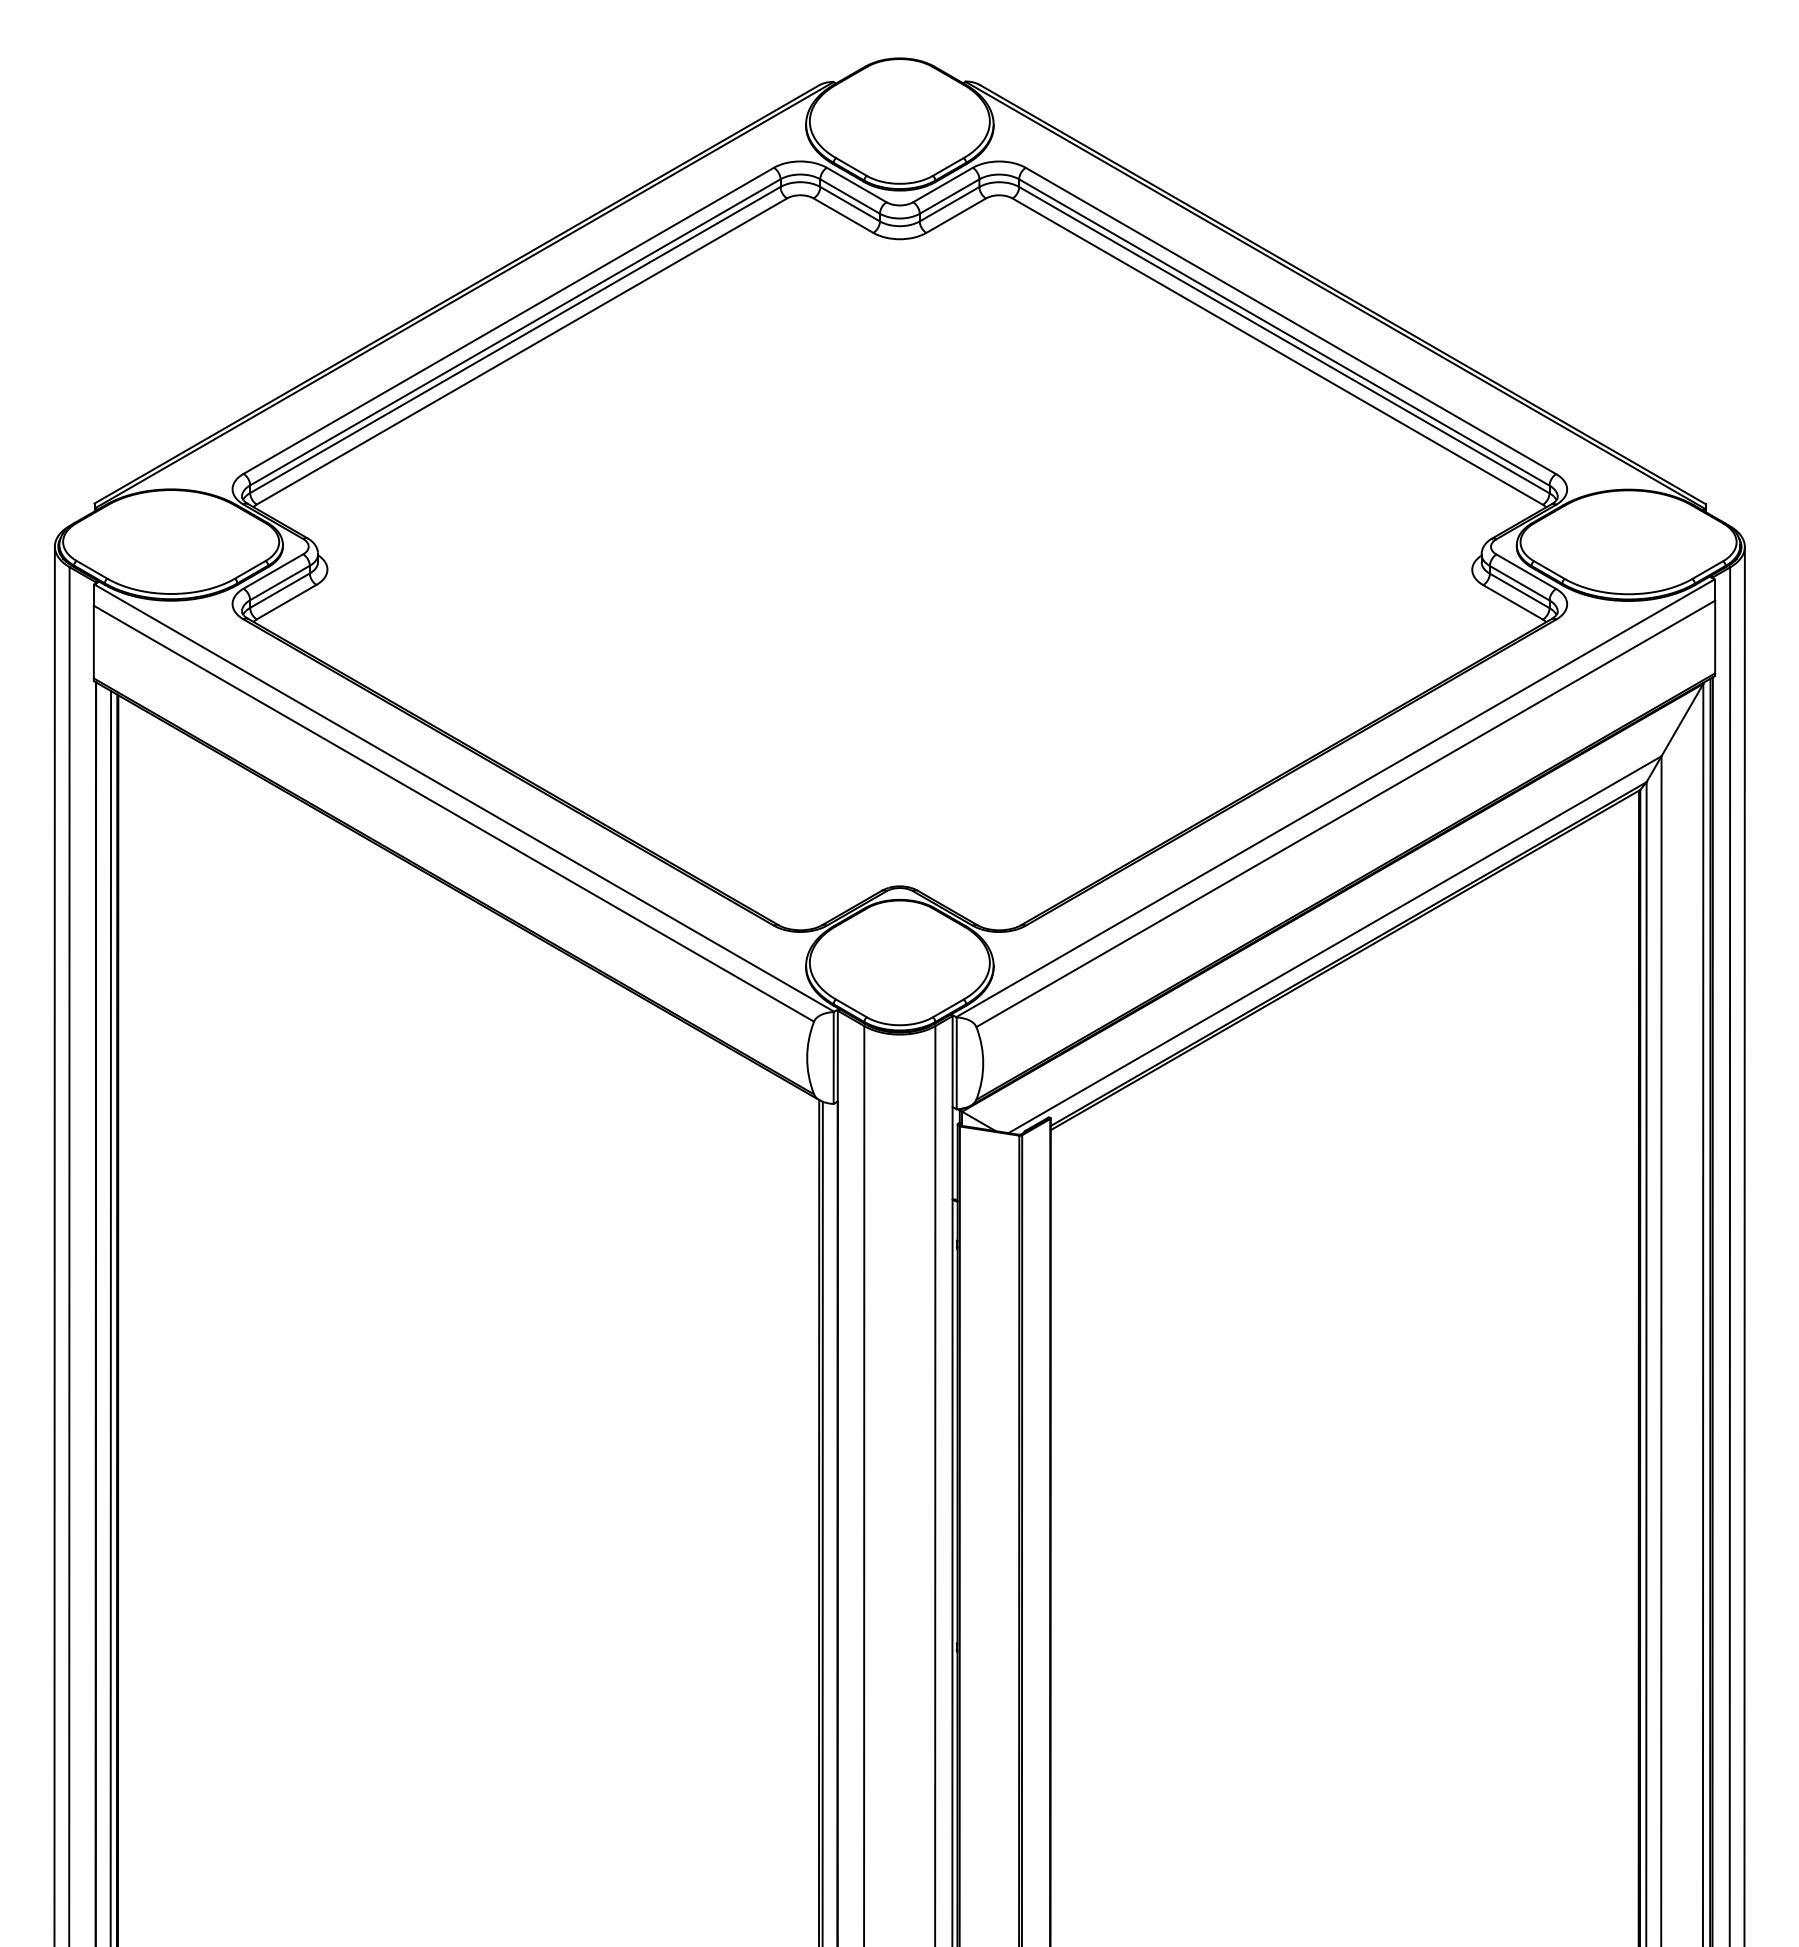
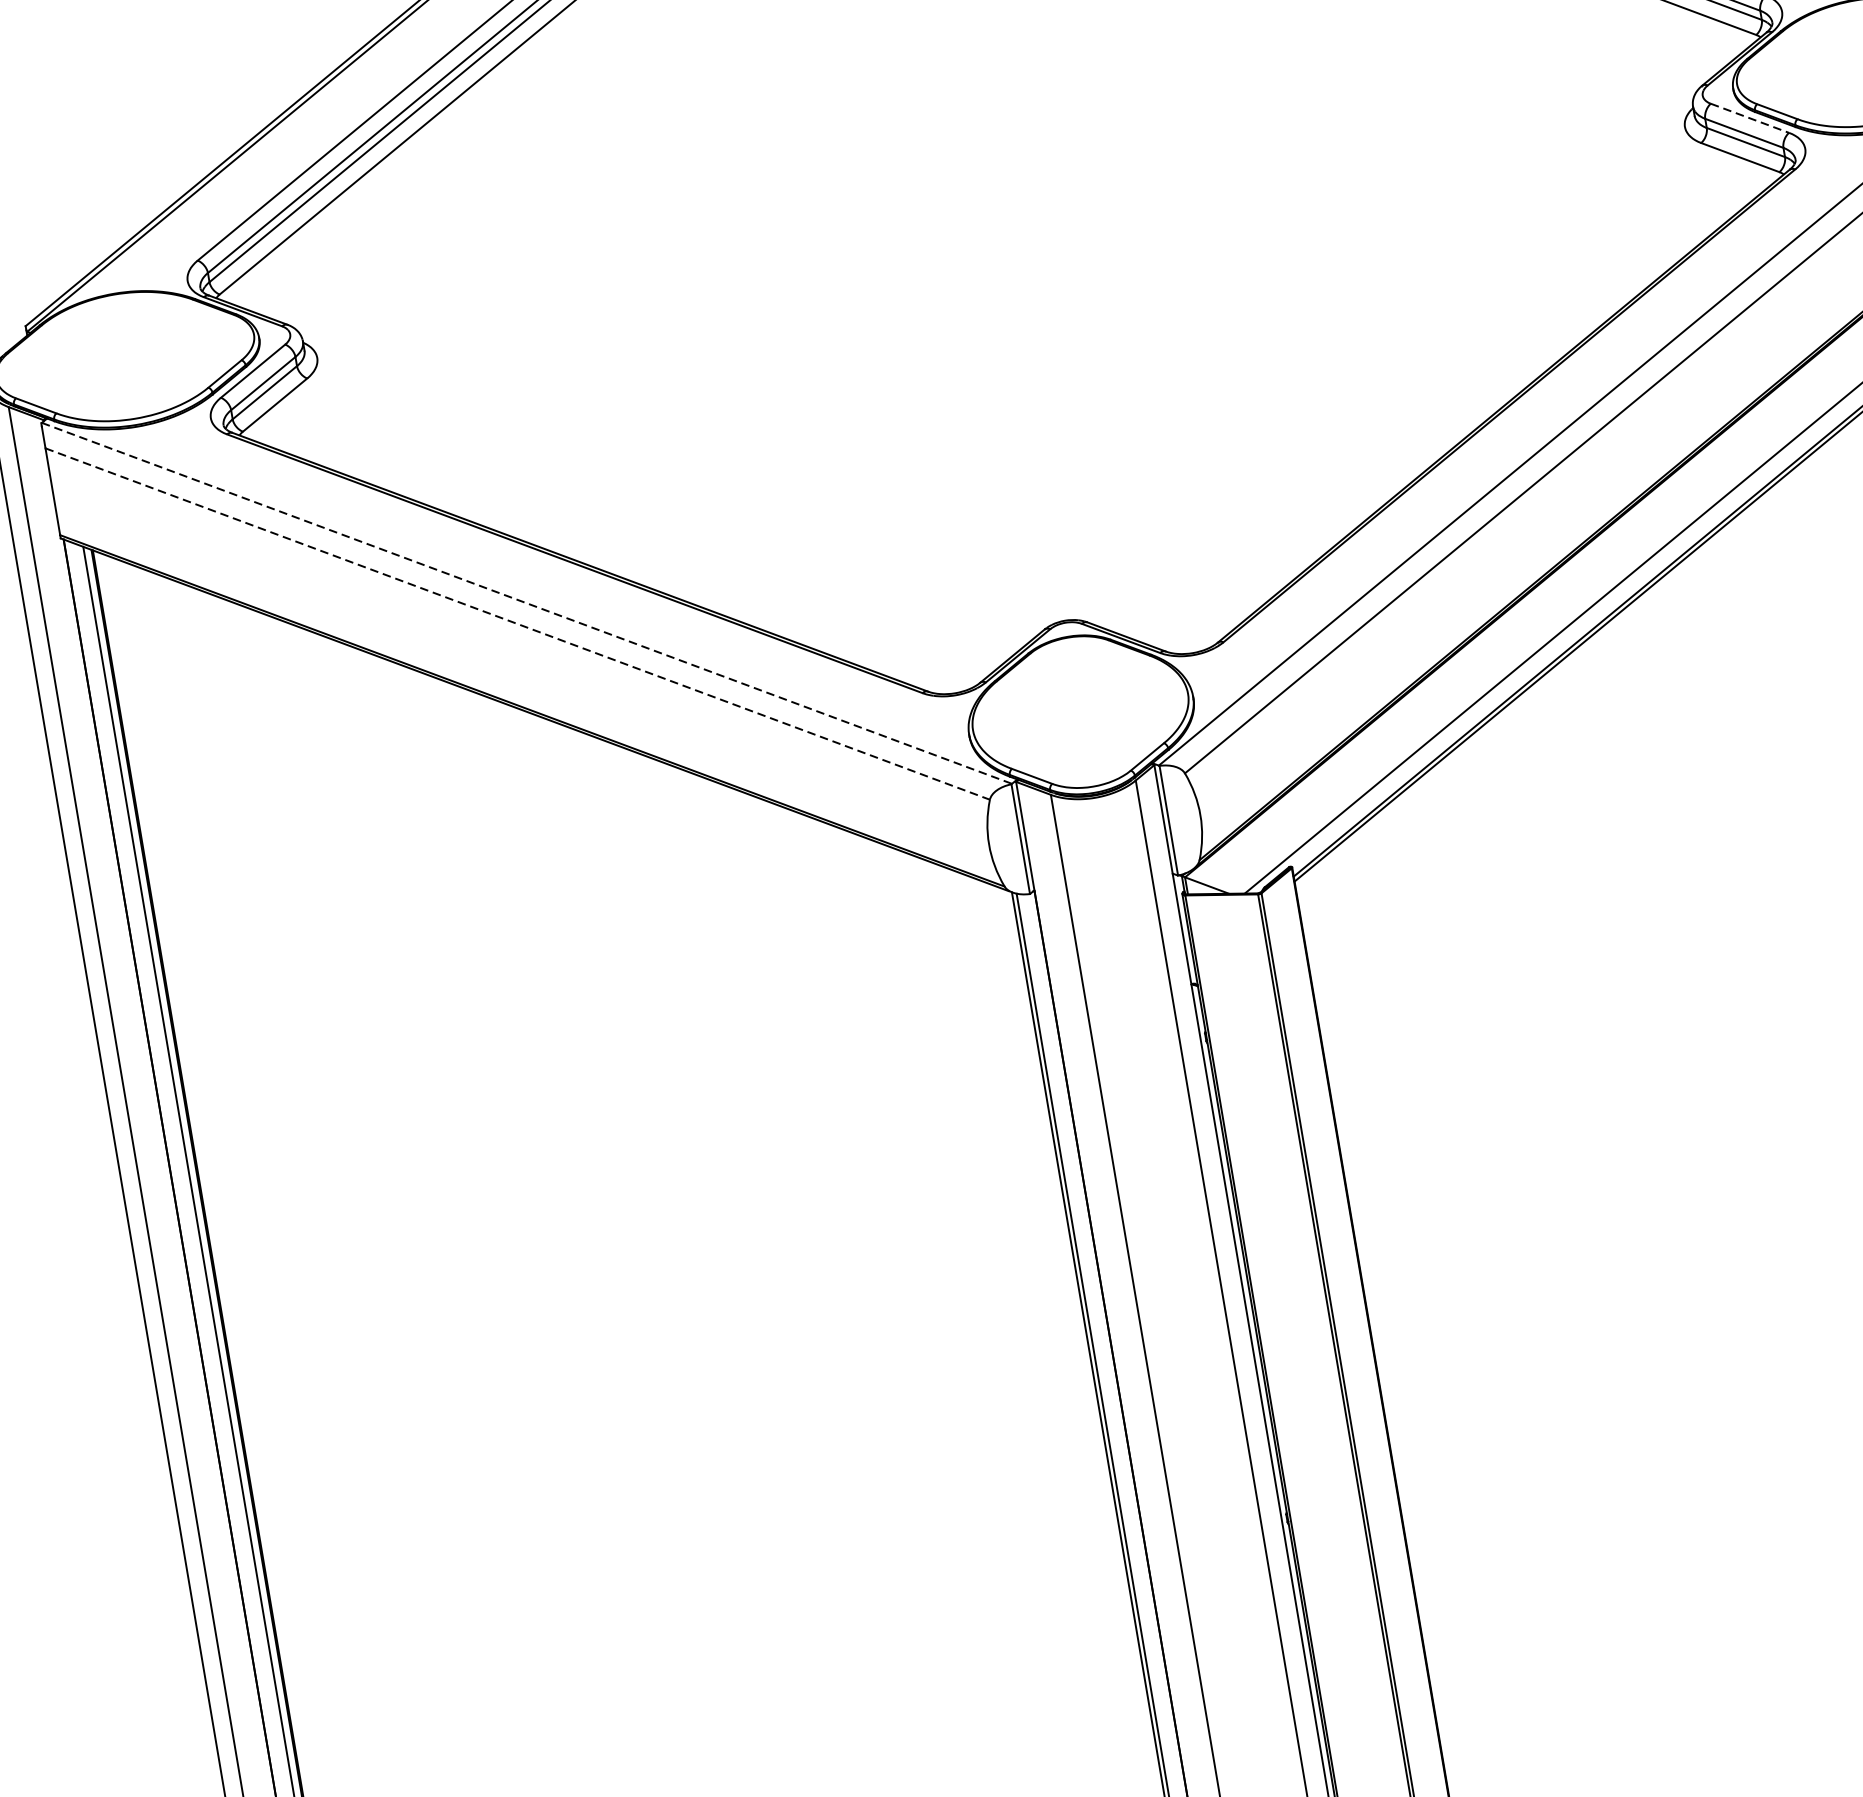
line: (1526, 572) -> (1750, 119), solid -> dashed
line: (464, 798) -> (527, 603), solid -> dashed
line: (453, 813) -> (517, 623), solid -> dashed

